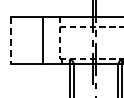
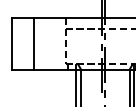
line: (42, 39) -> (33, 43), moved
line: (10, 40) -> (11, 44), dashed -> solid

